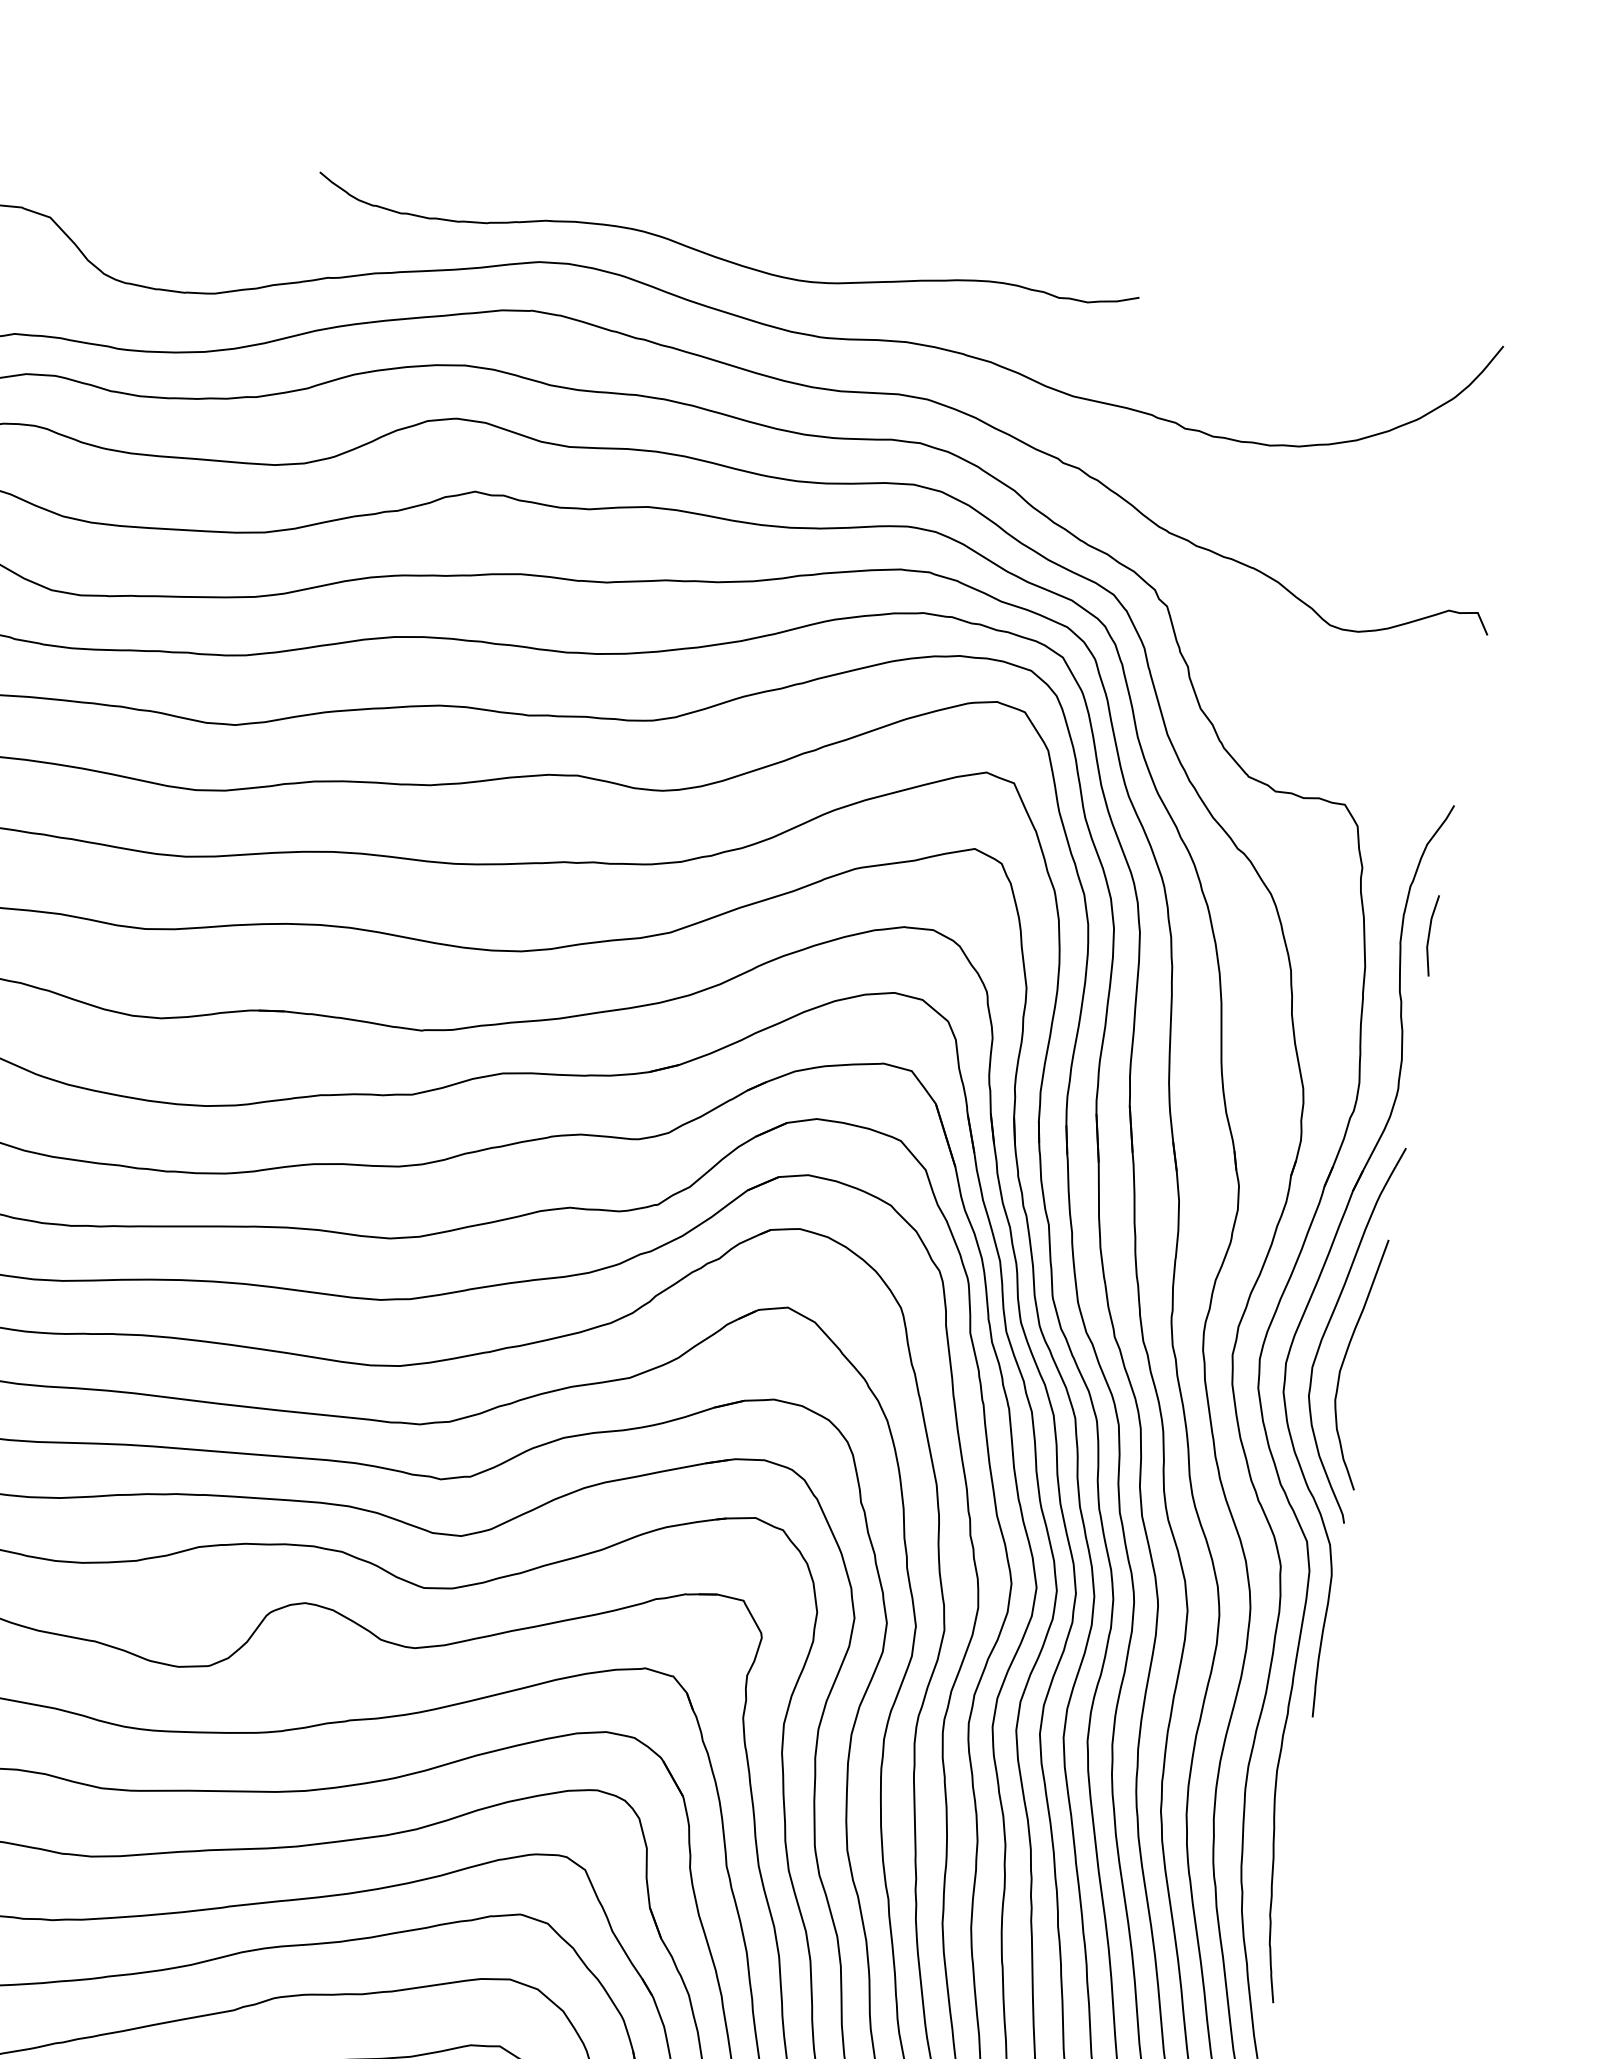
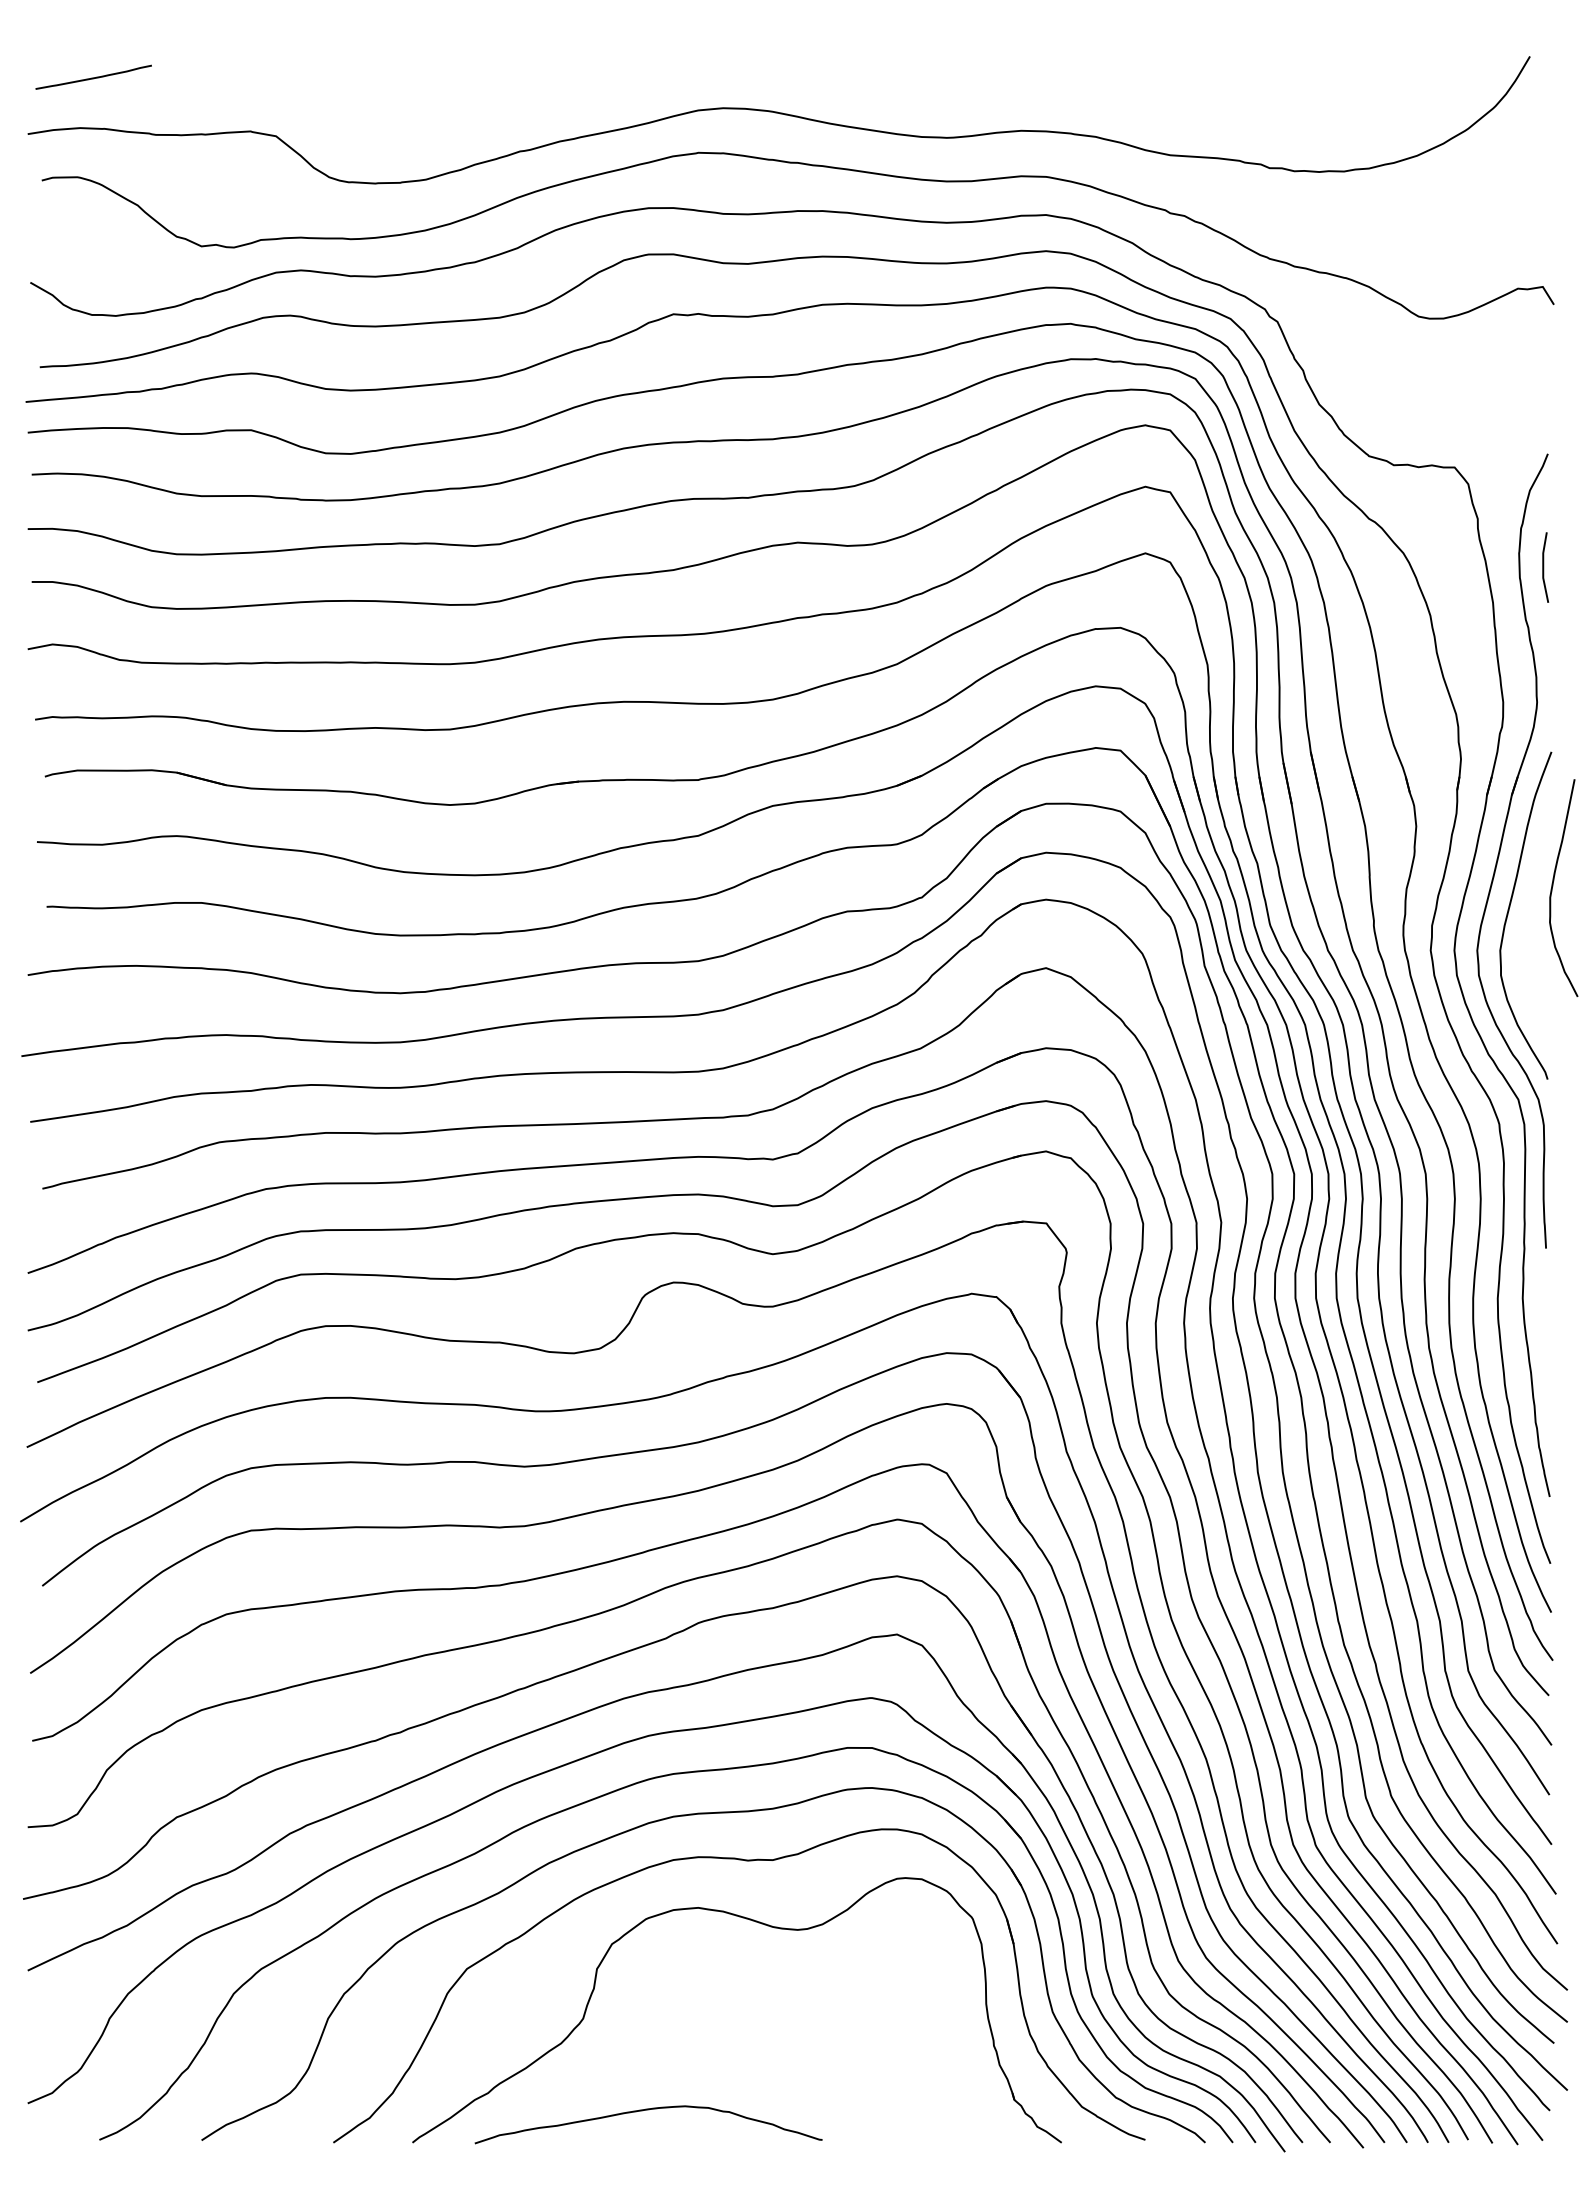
curve: (725, 258) -> (856, 83), removed
curve: (1345, 1359) -> (1553, 886), moved

